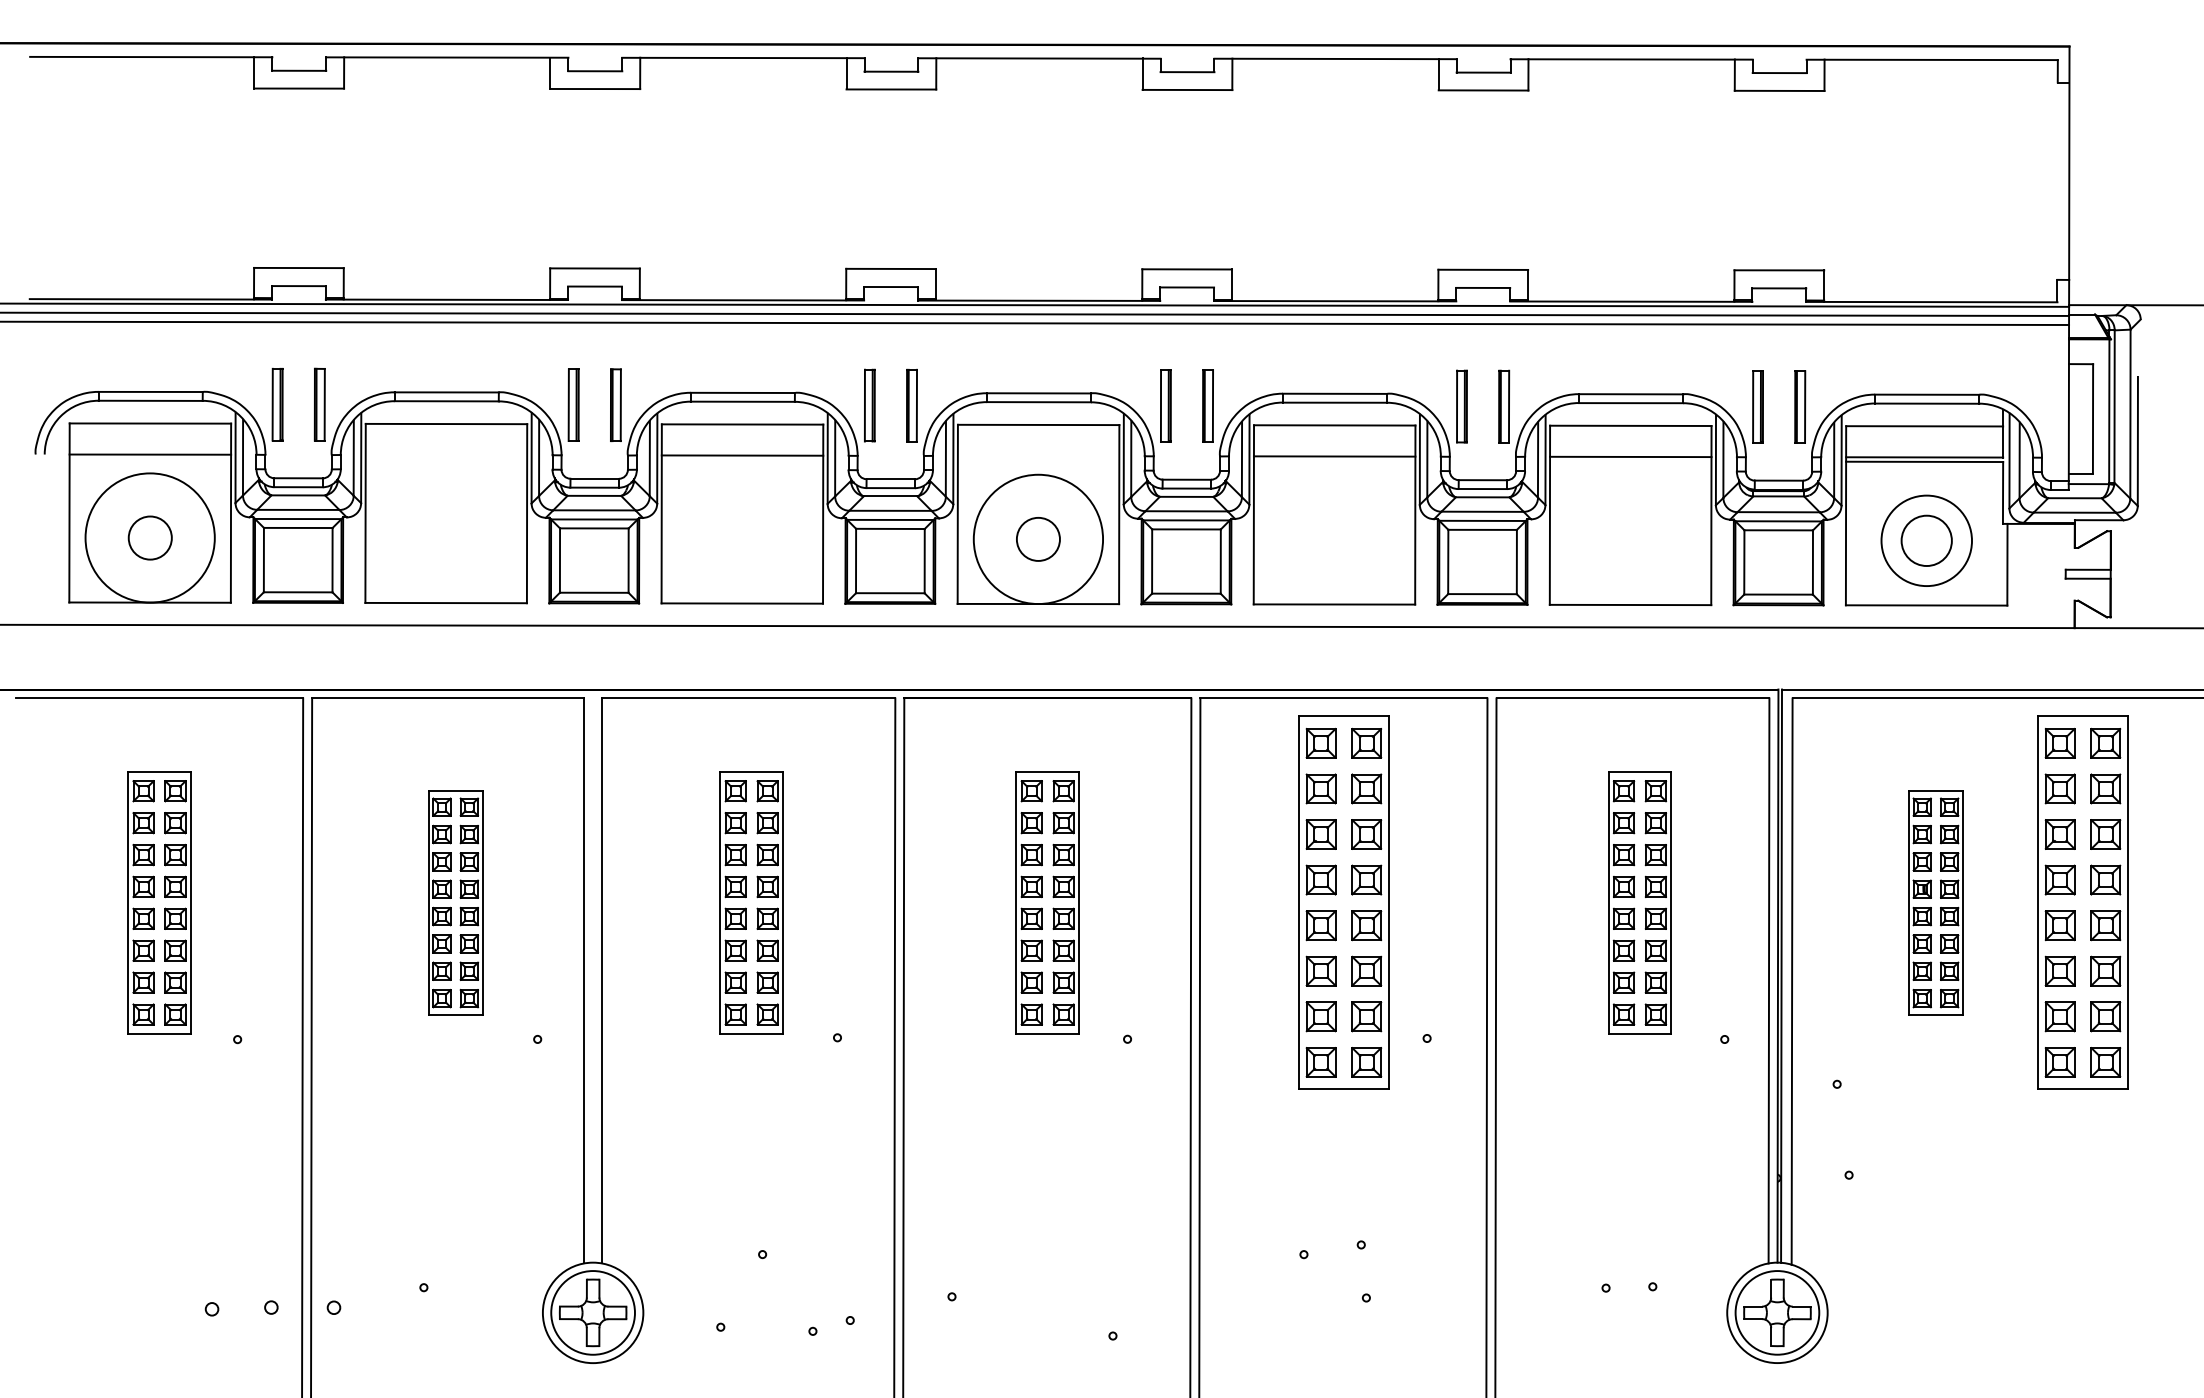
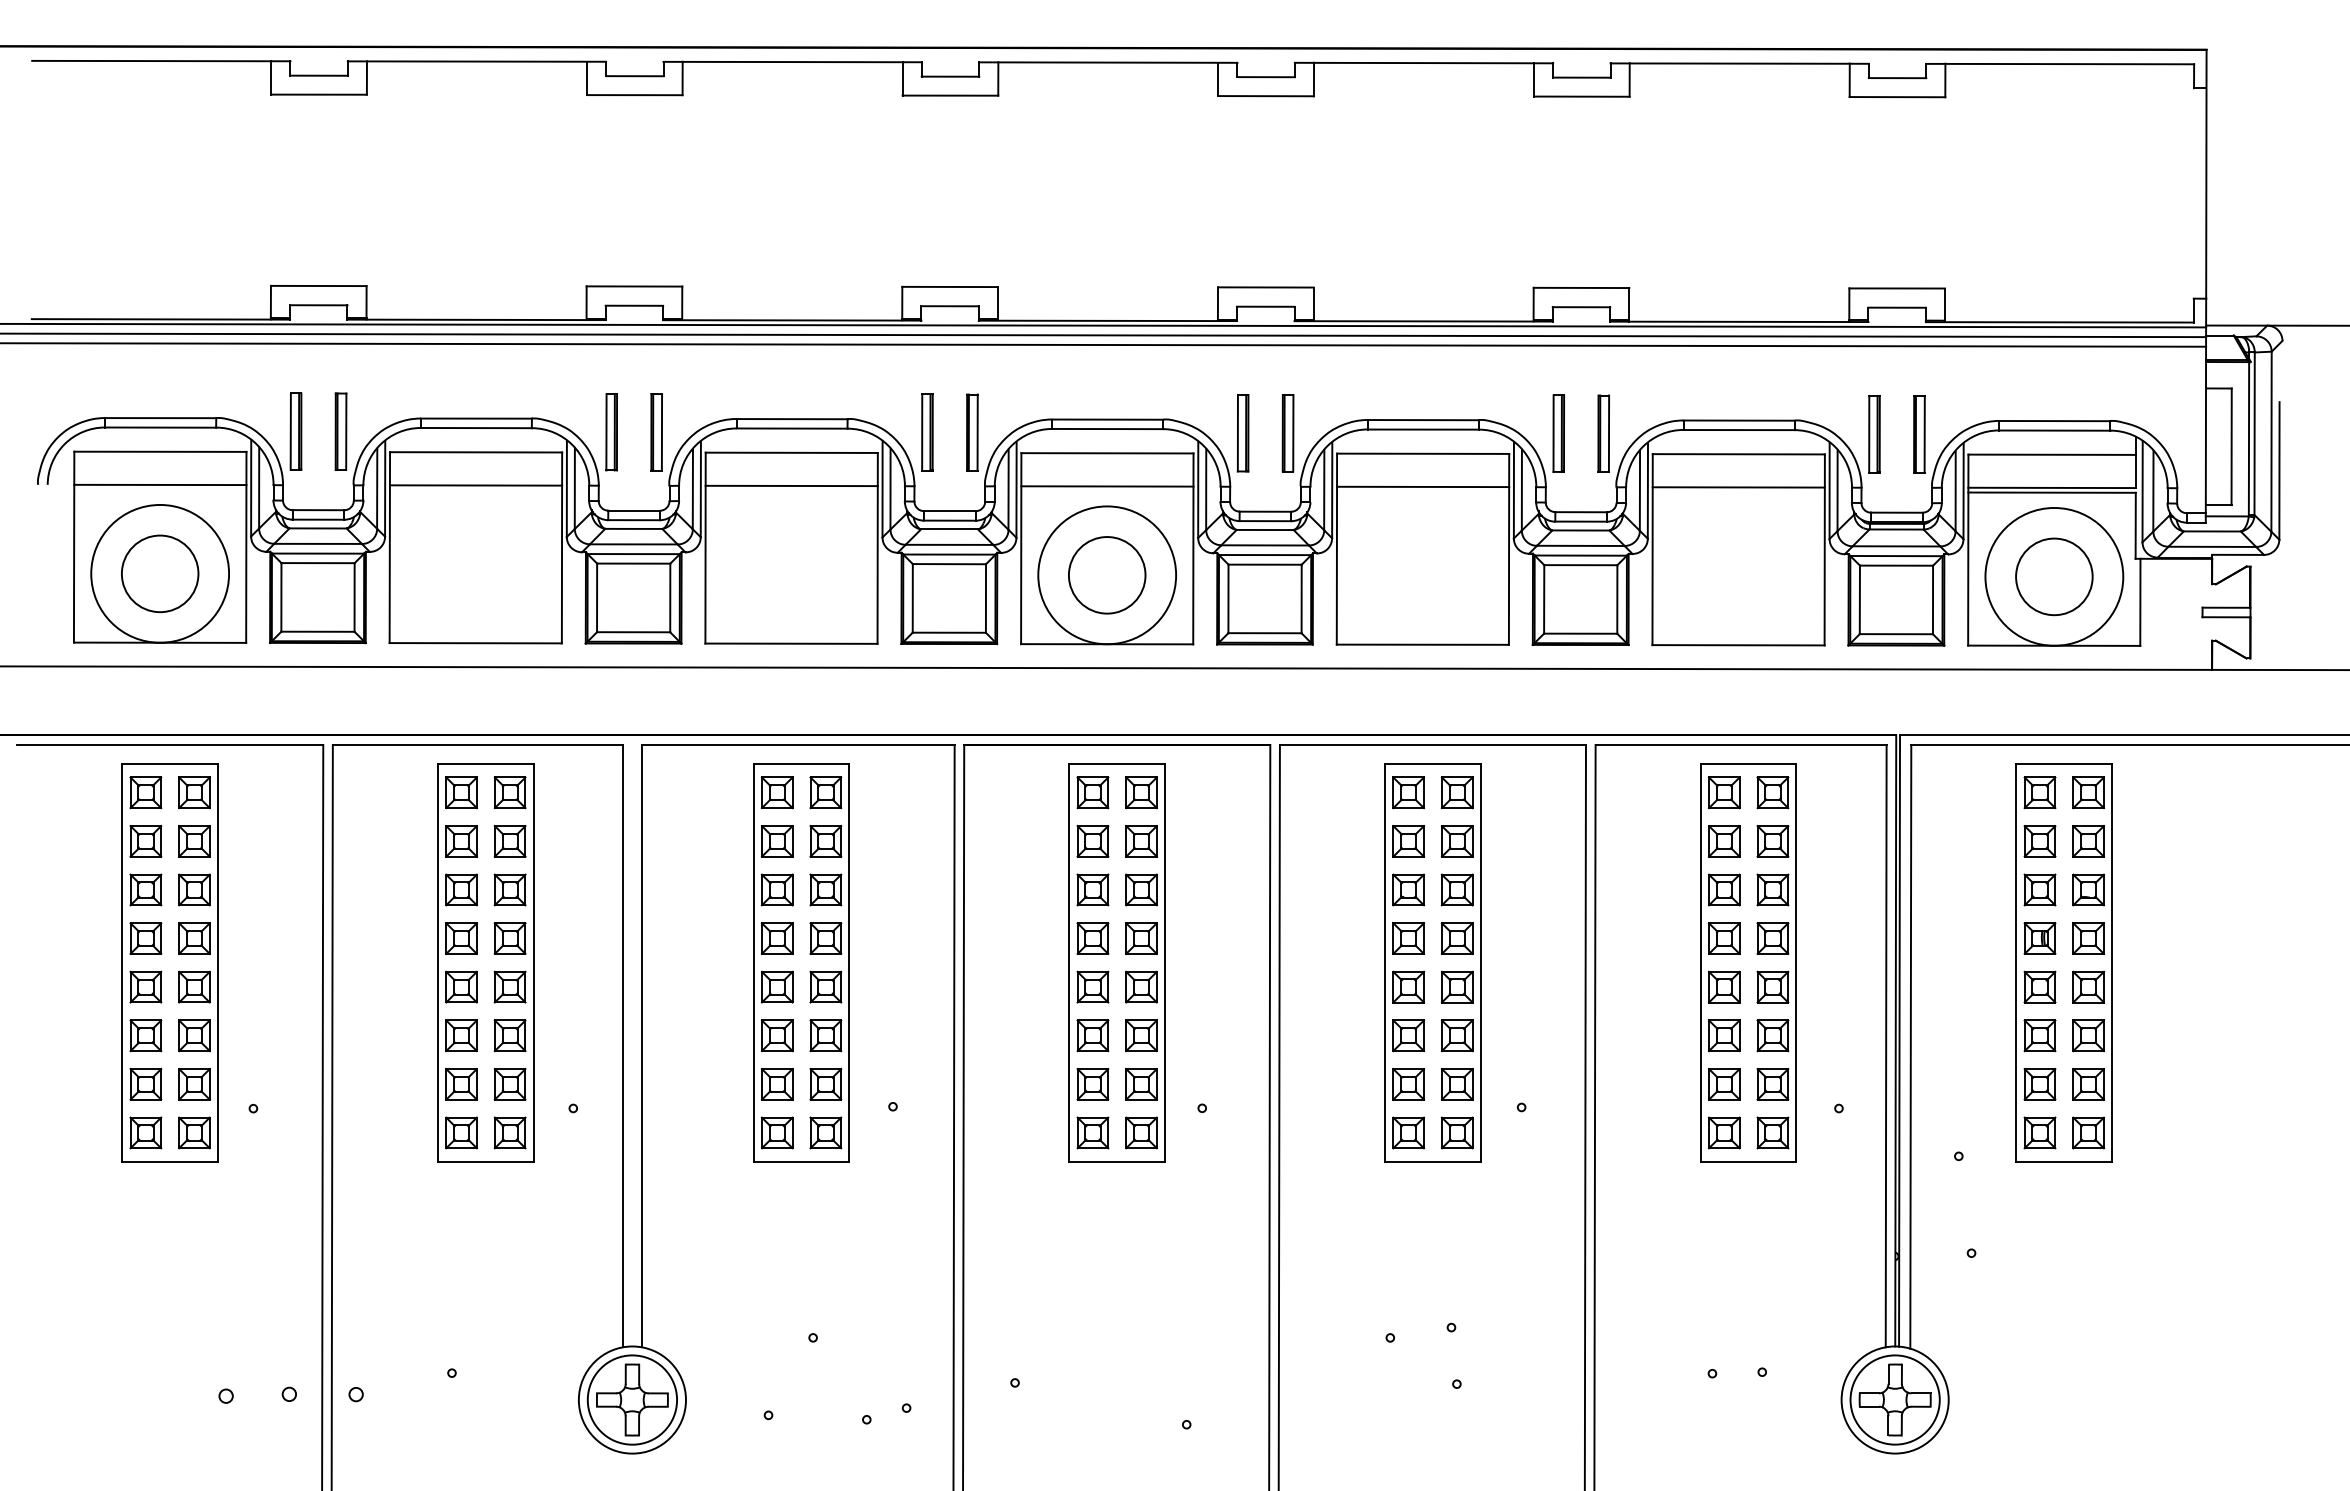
line: (445, 455) -> (475, 485), added
line: (1038, 456) -> (1107, 486), added
circle: (150, 537) -> (160, 573), size x1.67
circle: (1037, 539) -> (1106, 575), size x1.67
circle: (1926, 540) -> (2054, 576), size x1.43
circle: (1926, 540) -> (2054, 576), size x1.43
part: (158, 902) -> (169, 962), size x1.43
part: (455, 902) -> (485, 962), size x1.67
part: (751, 902) -> (801, 962), size x1.43
part: (1047, 902) -> (1116, 962), size x1.43
part: (1639, 902) -> (1748, 962), size x1.43
part: (1935, 902) -> (2063, 962), size x1.67
part: (2082, 902) -> (2220, 962), removed

